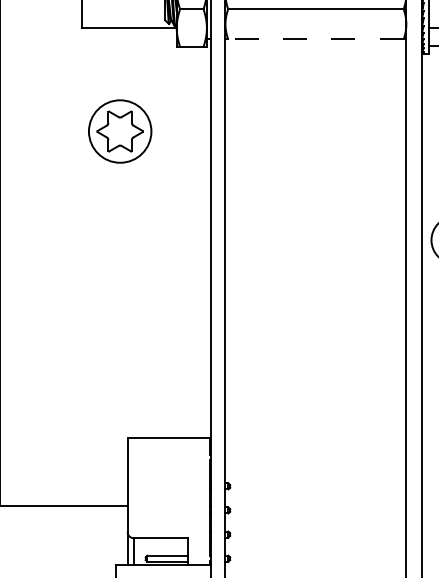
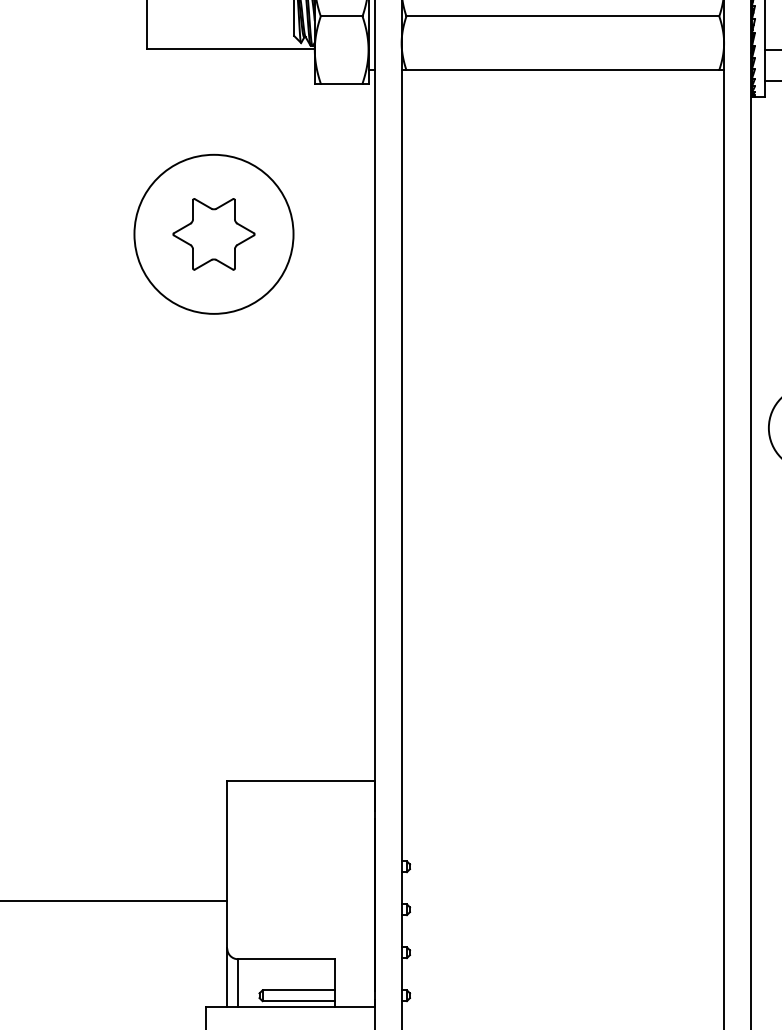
line: (315, 39) -> (562, 70), dashed -> solid
circle: (119, 131) -> (212, 234), size x1.43

